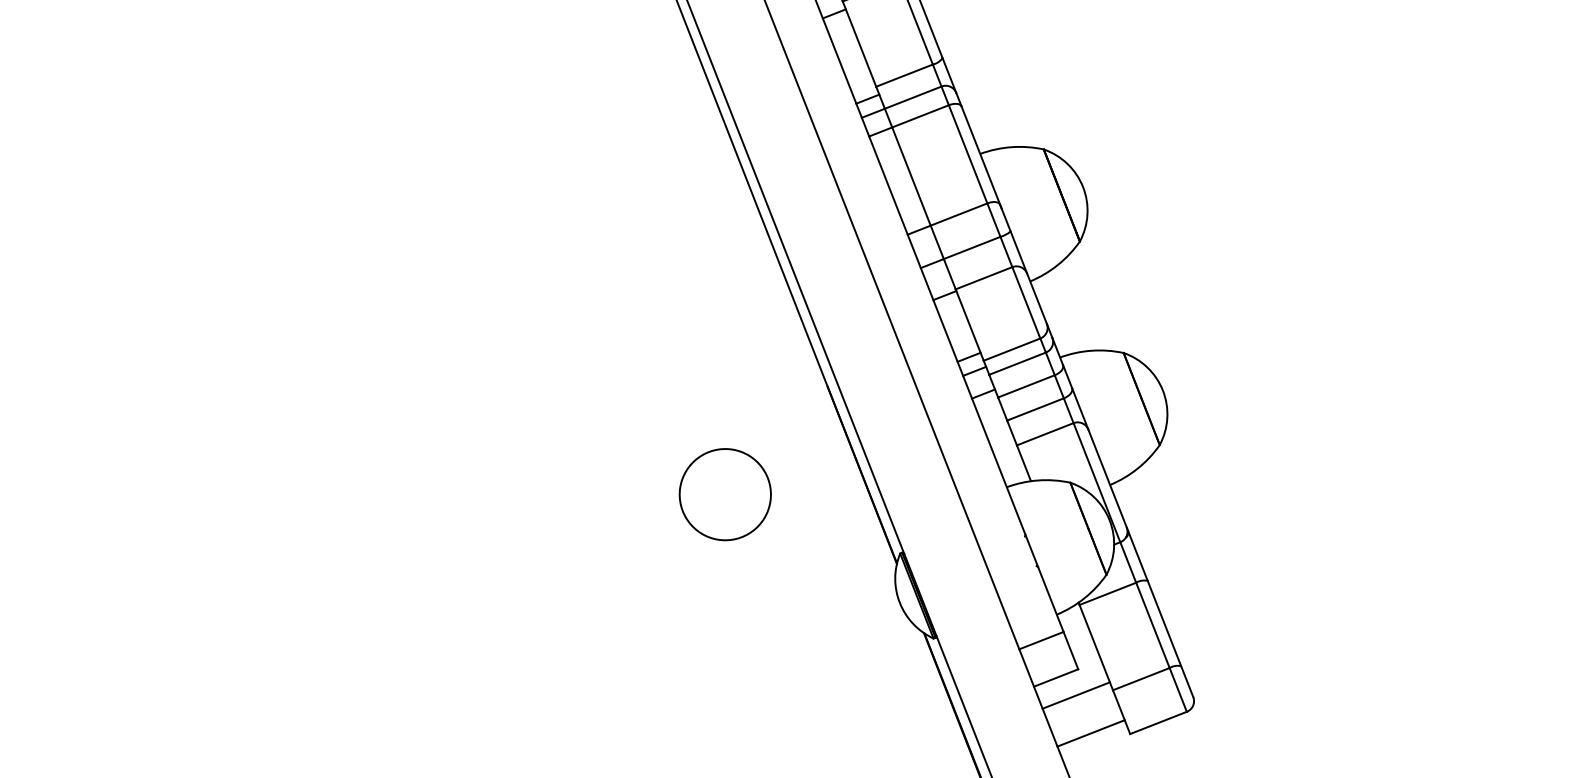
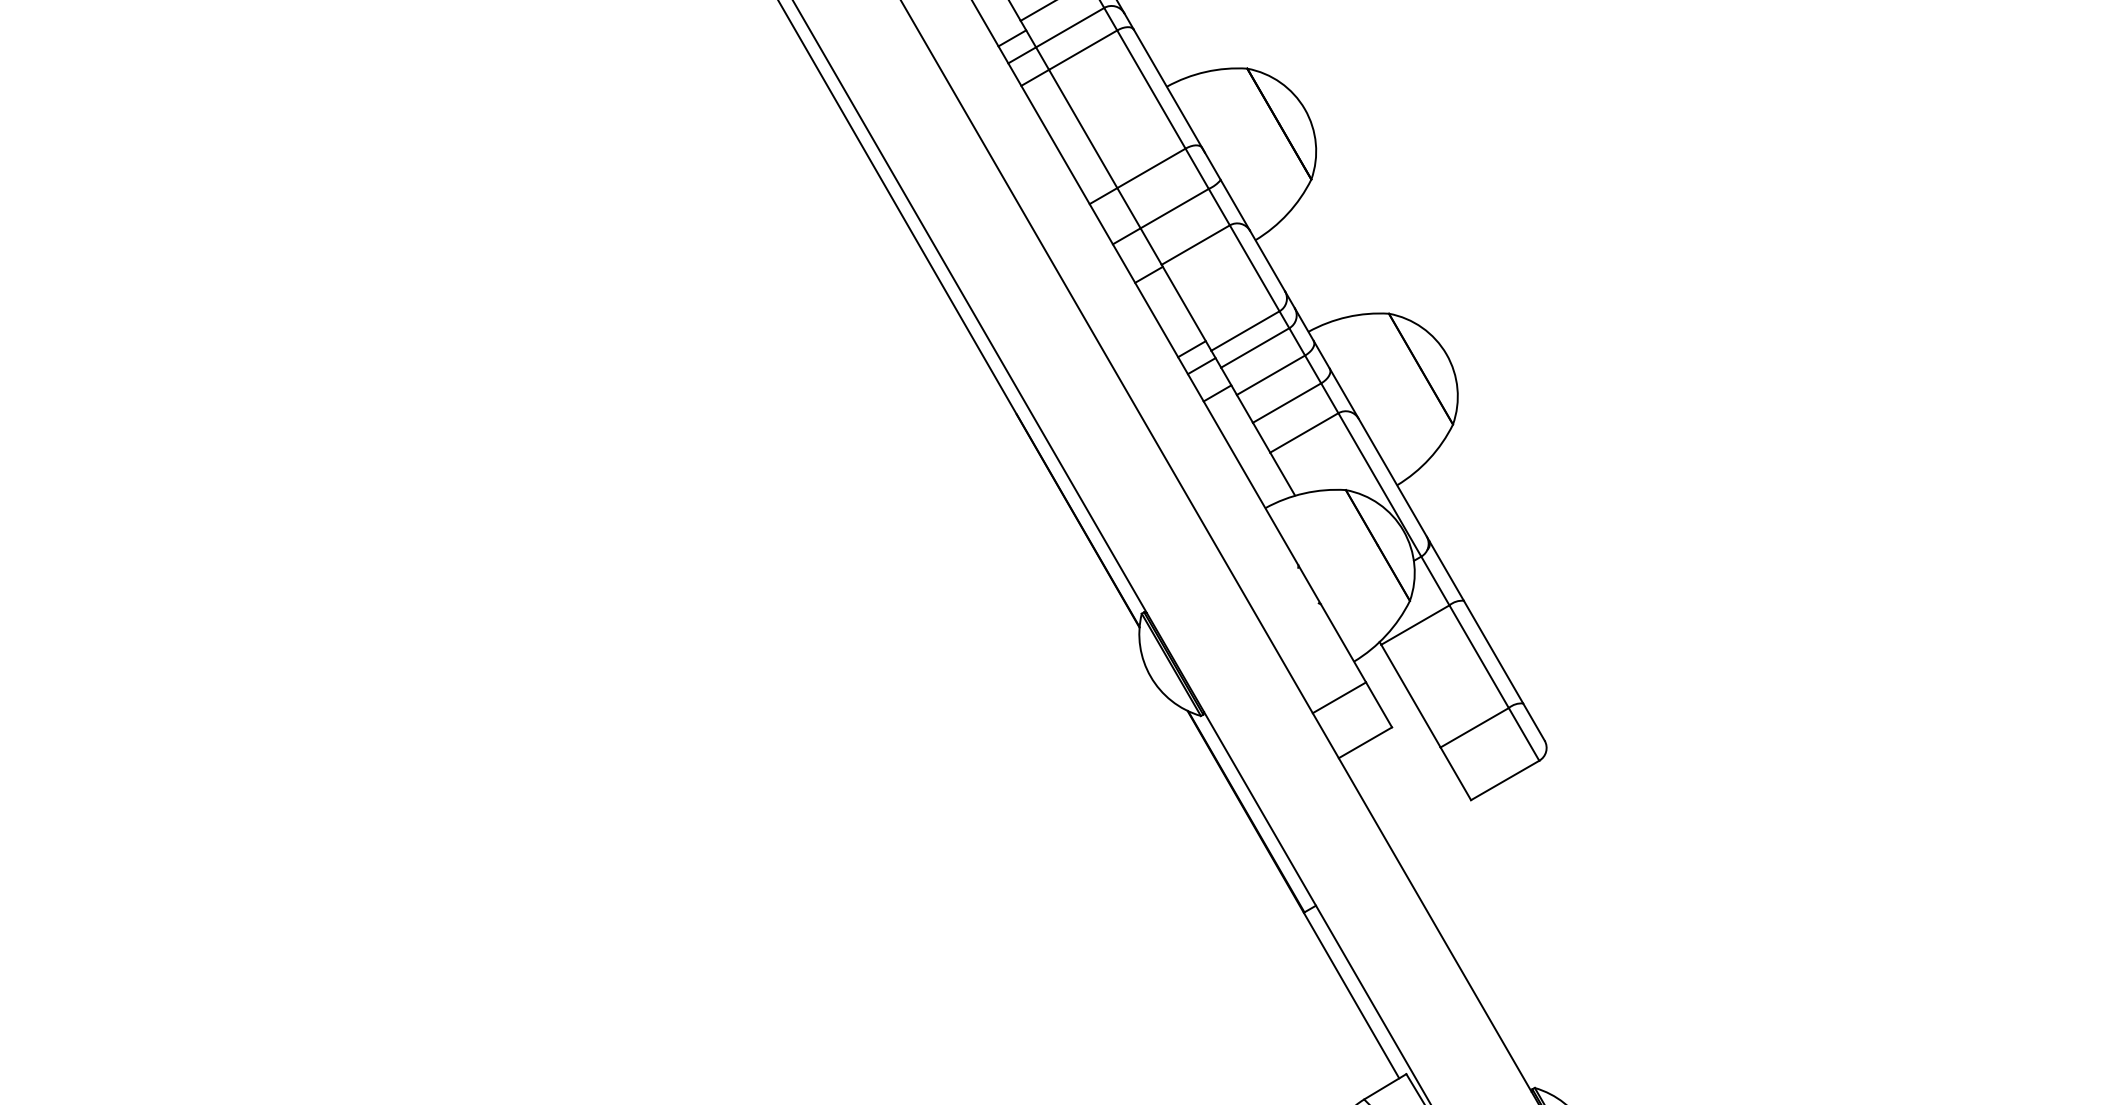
circle: (725, 494) -> (906, 572), removed
line: (1076, 694) -> (1394, 760), removed
line: (1090, 733) -> (1420, 806), removed

